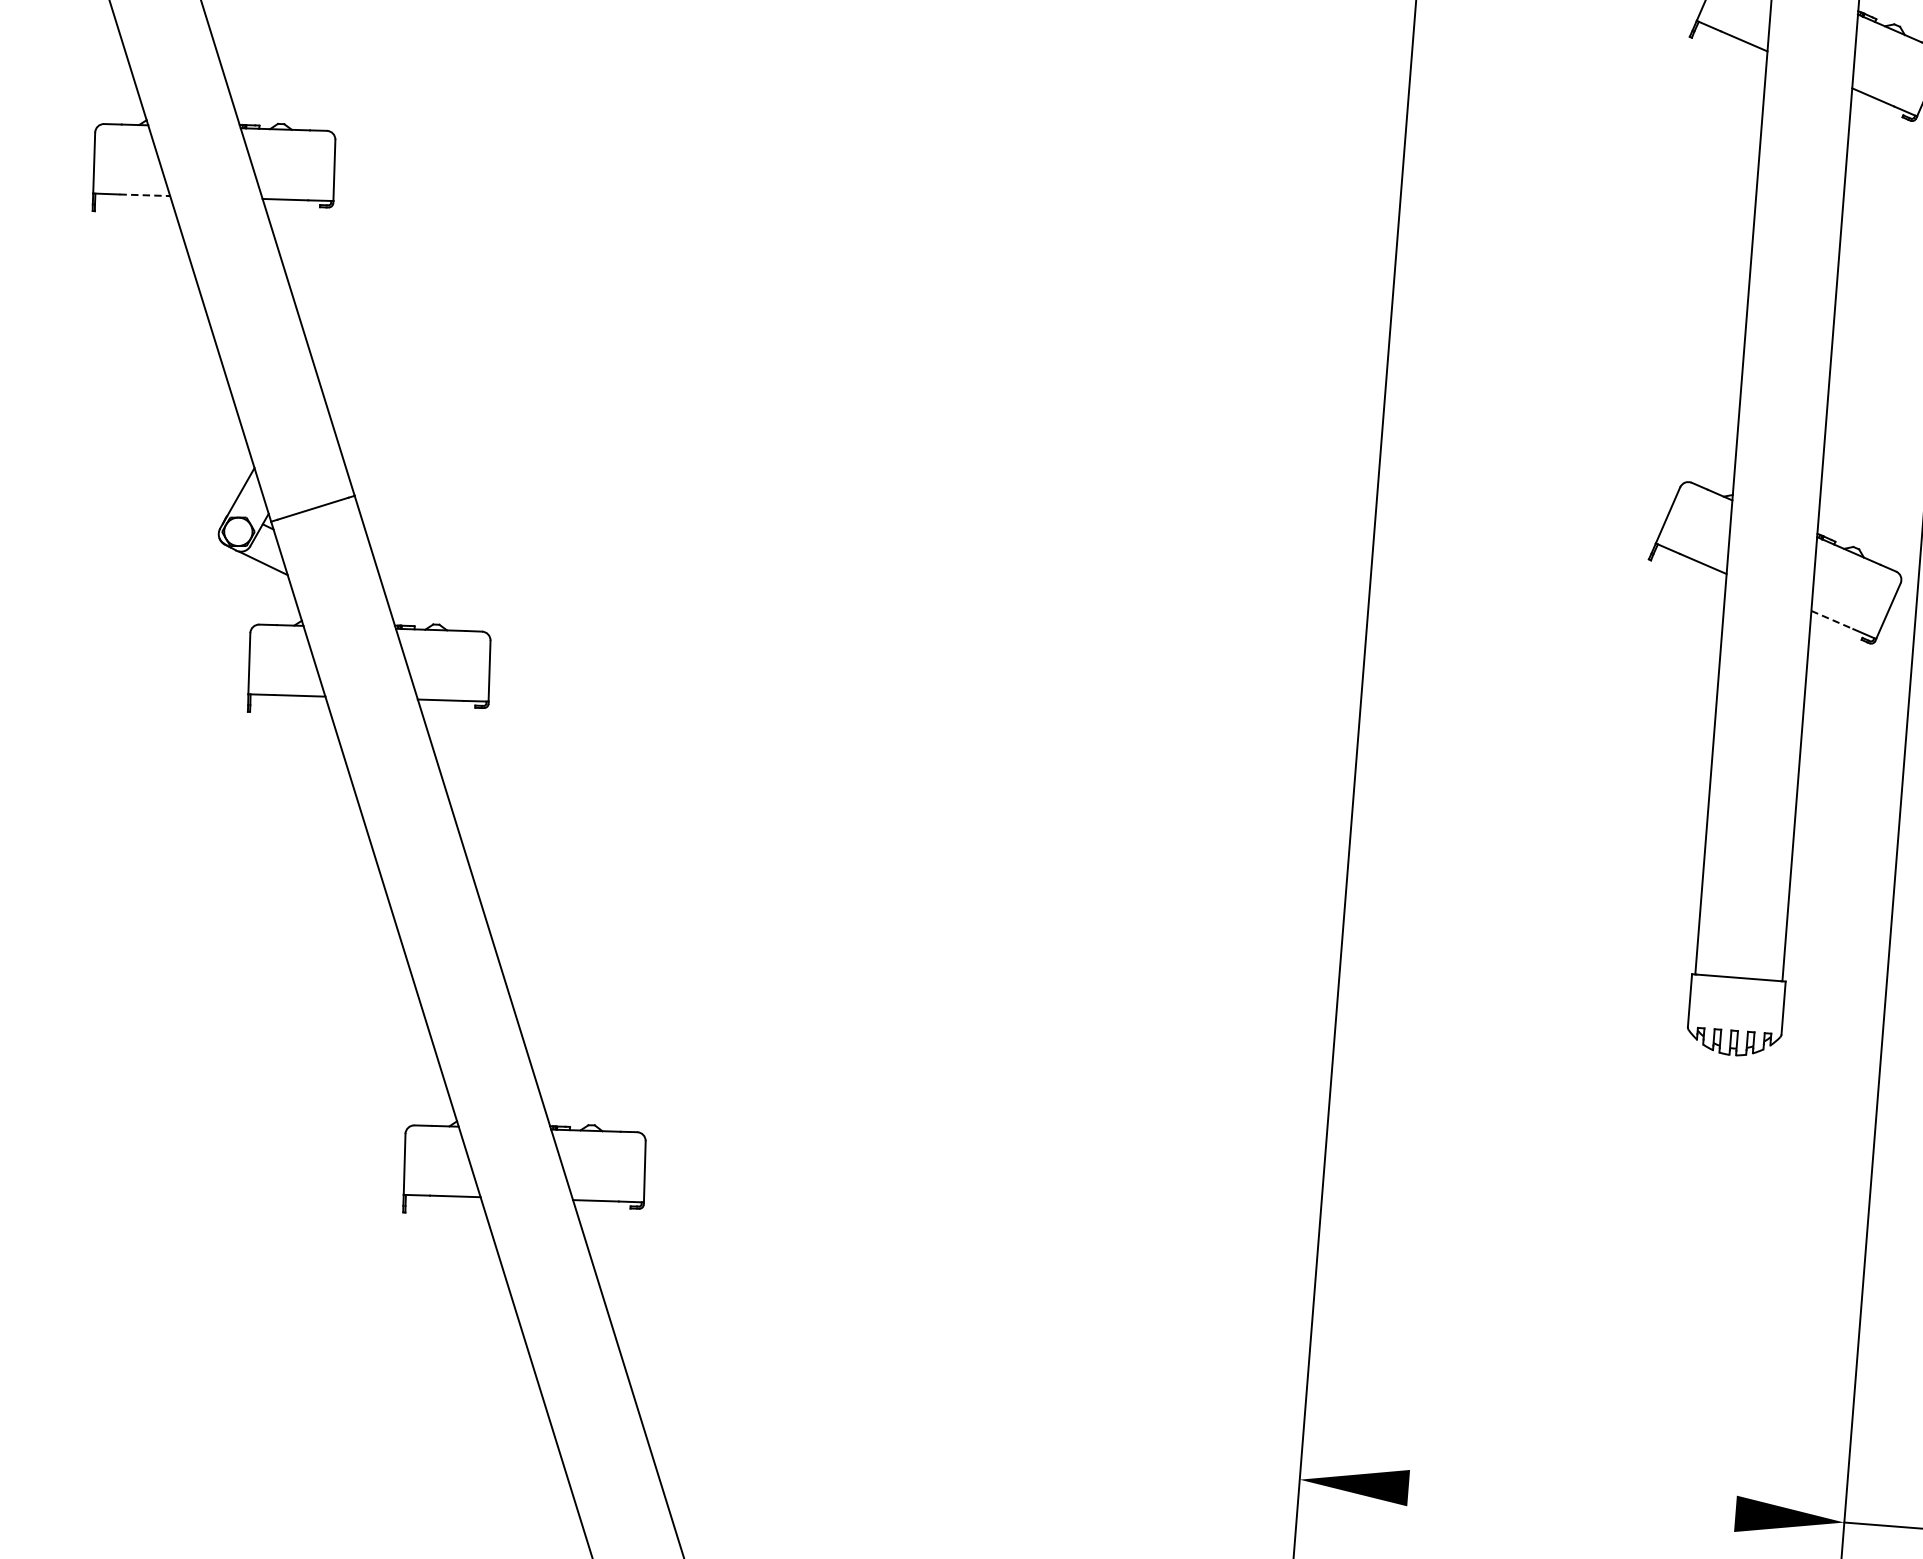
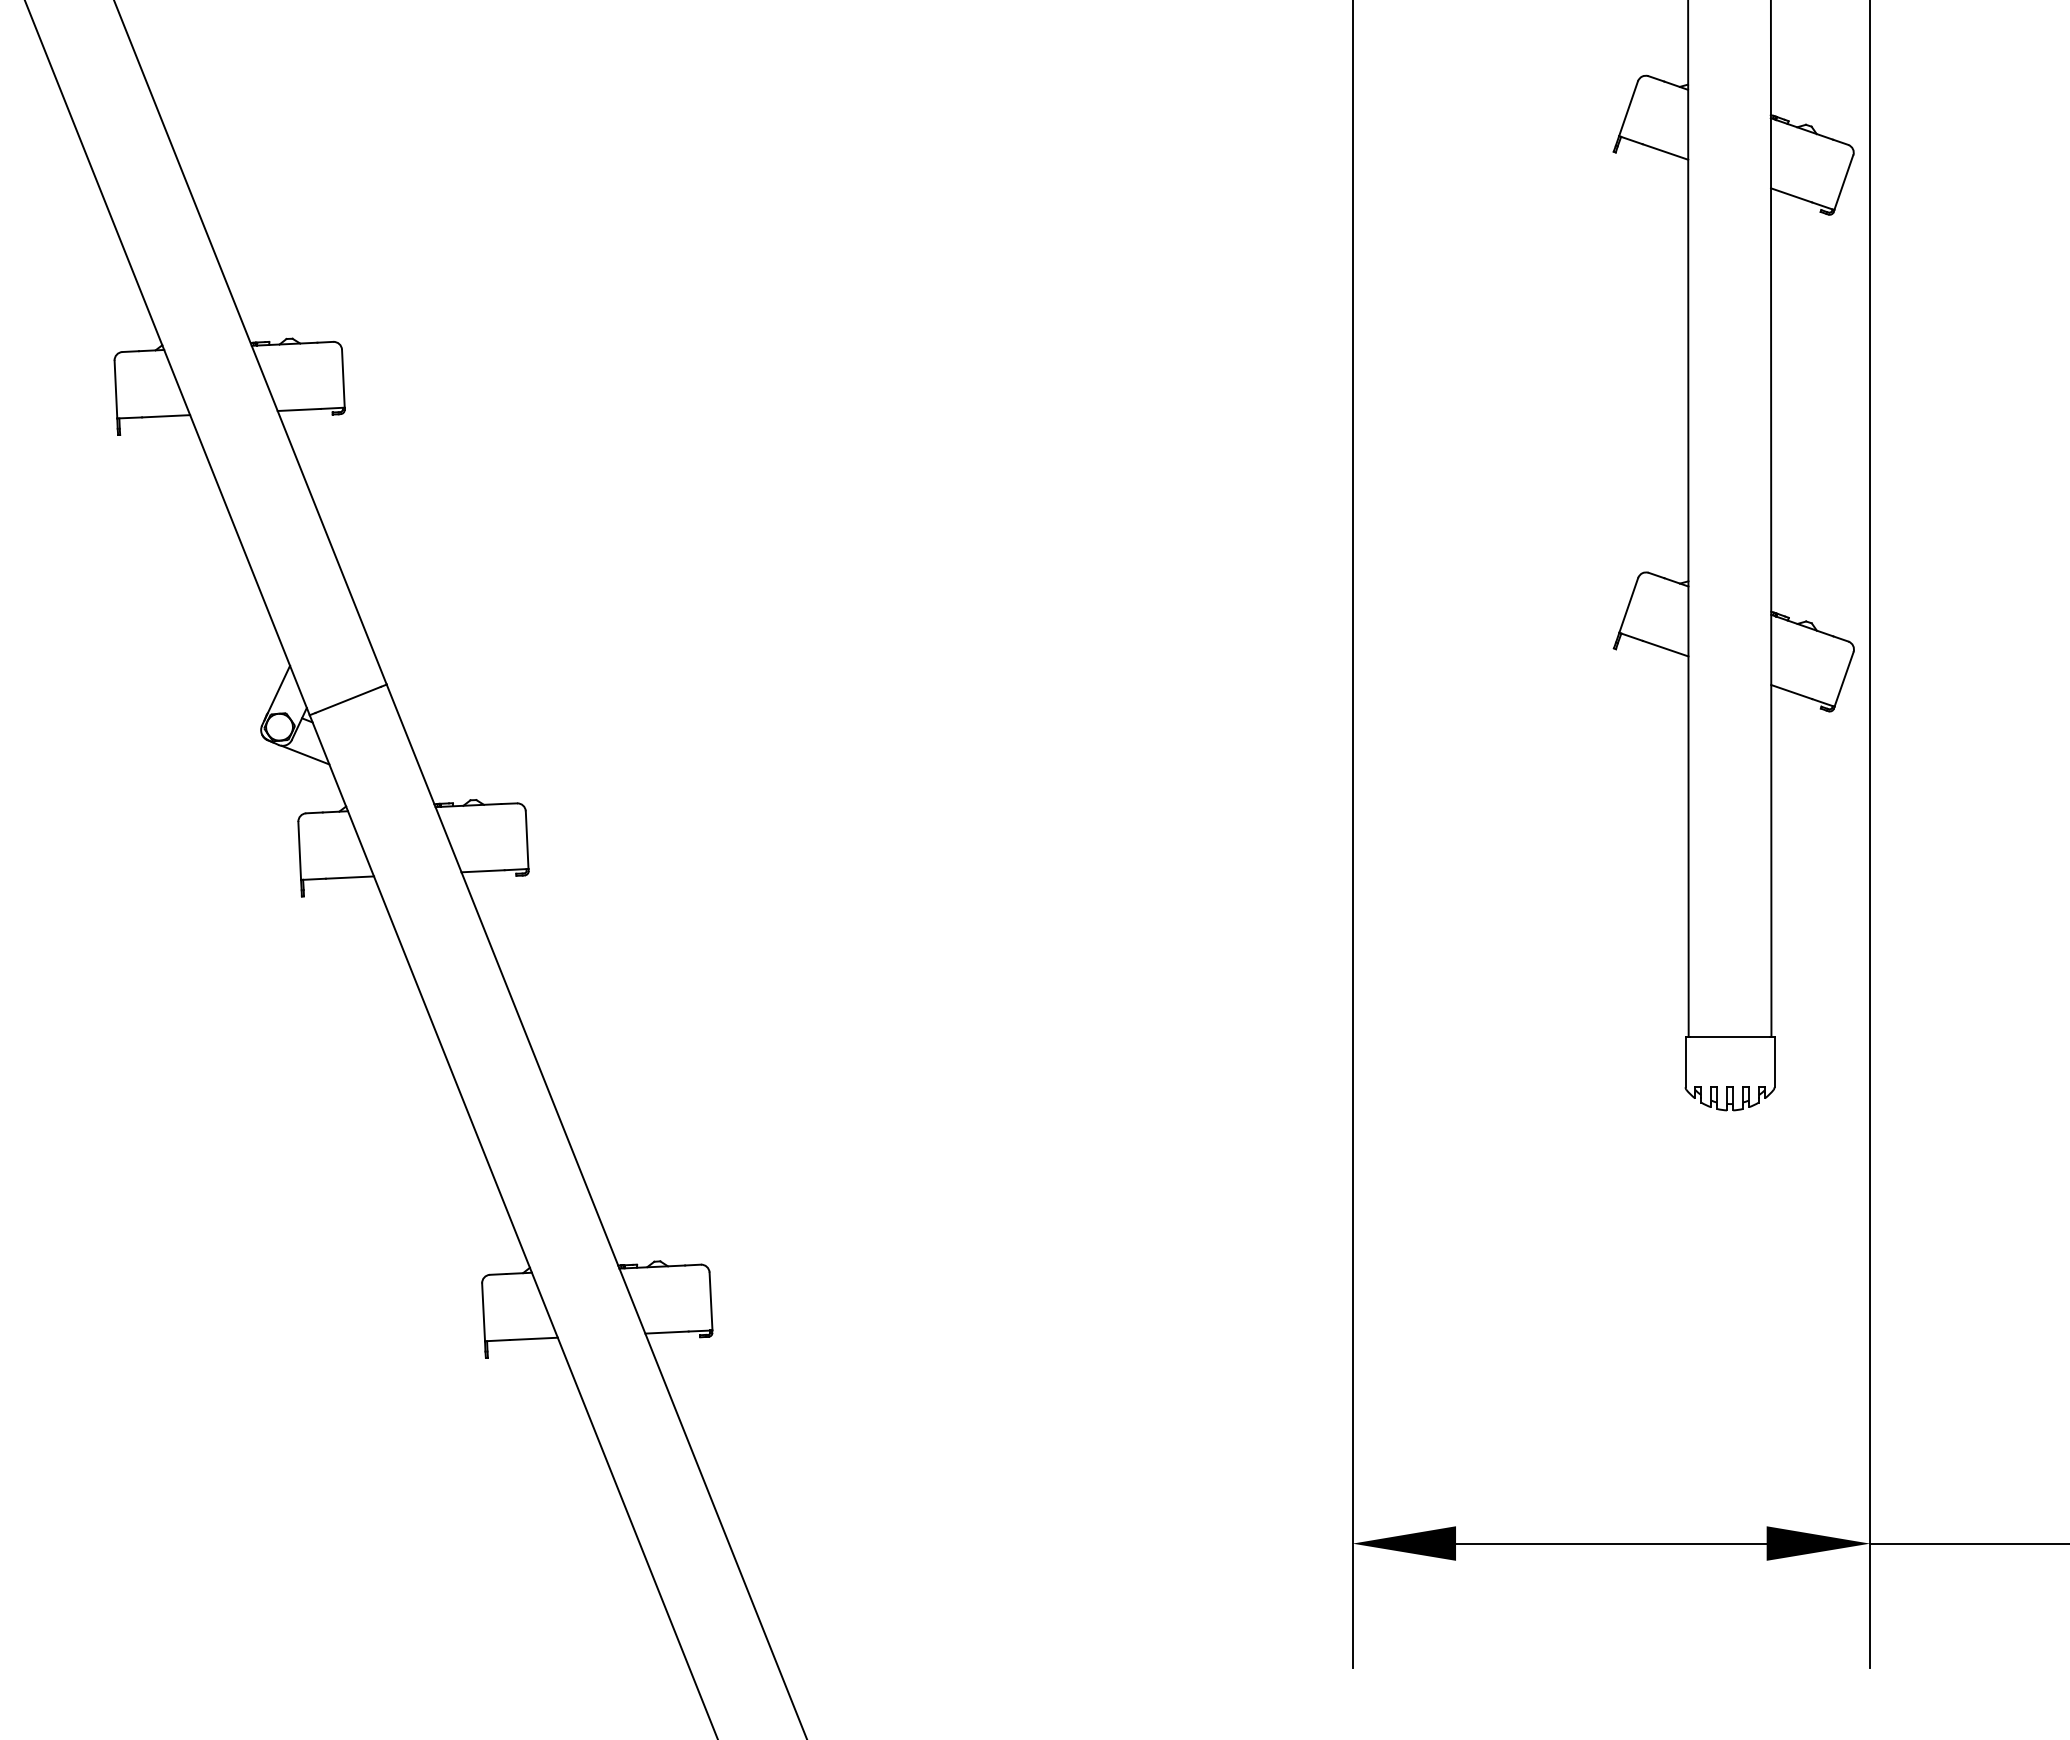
line: (145, 195) -> (166, 416), dashed -> solid
line: (1832, 620) -> (1791, 692), dashed -> solid
line: (1572, 1500) -> (1611, 1543), added

